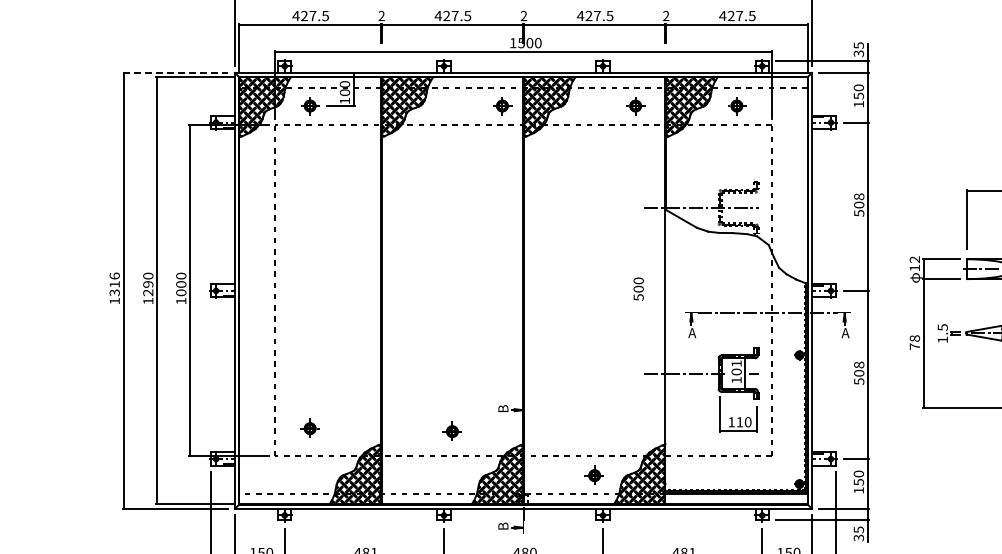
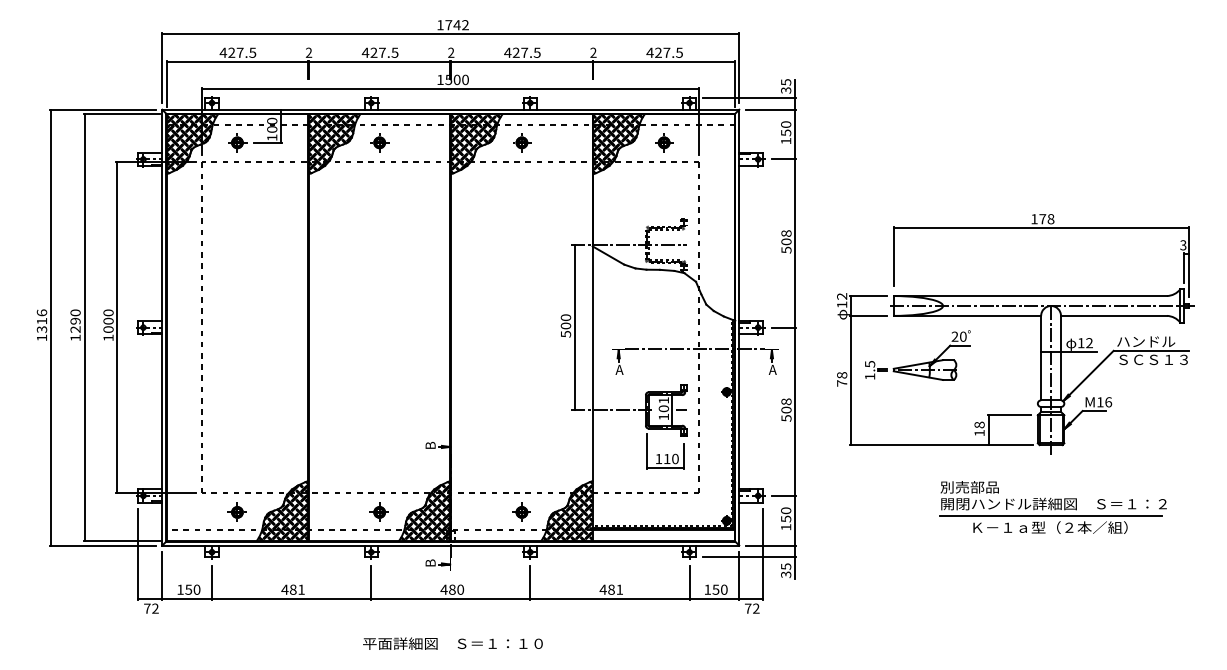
line: (175, 72) -> (102, 109), dashed -> solid
part: (502, 105) -> (379, 142), moved
part: (636, 105) -> (522, 142), moved
line: (647, 290) -> (574, 327), added
part: (309, 427) -> (236, 511), moved
part: (451, 430) -> (378, 511), moved

